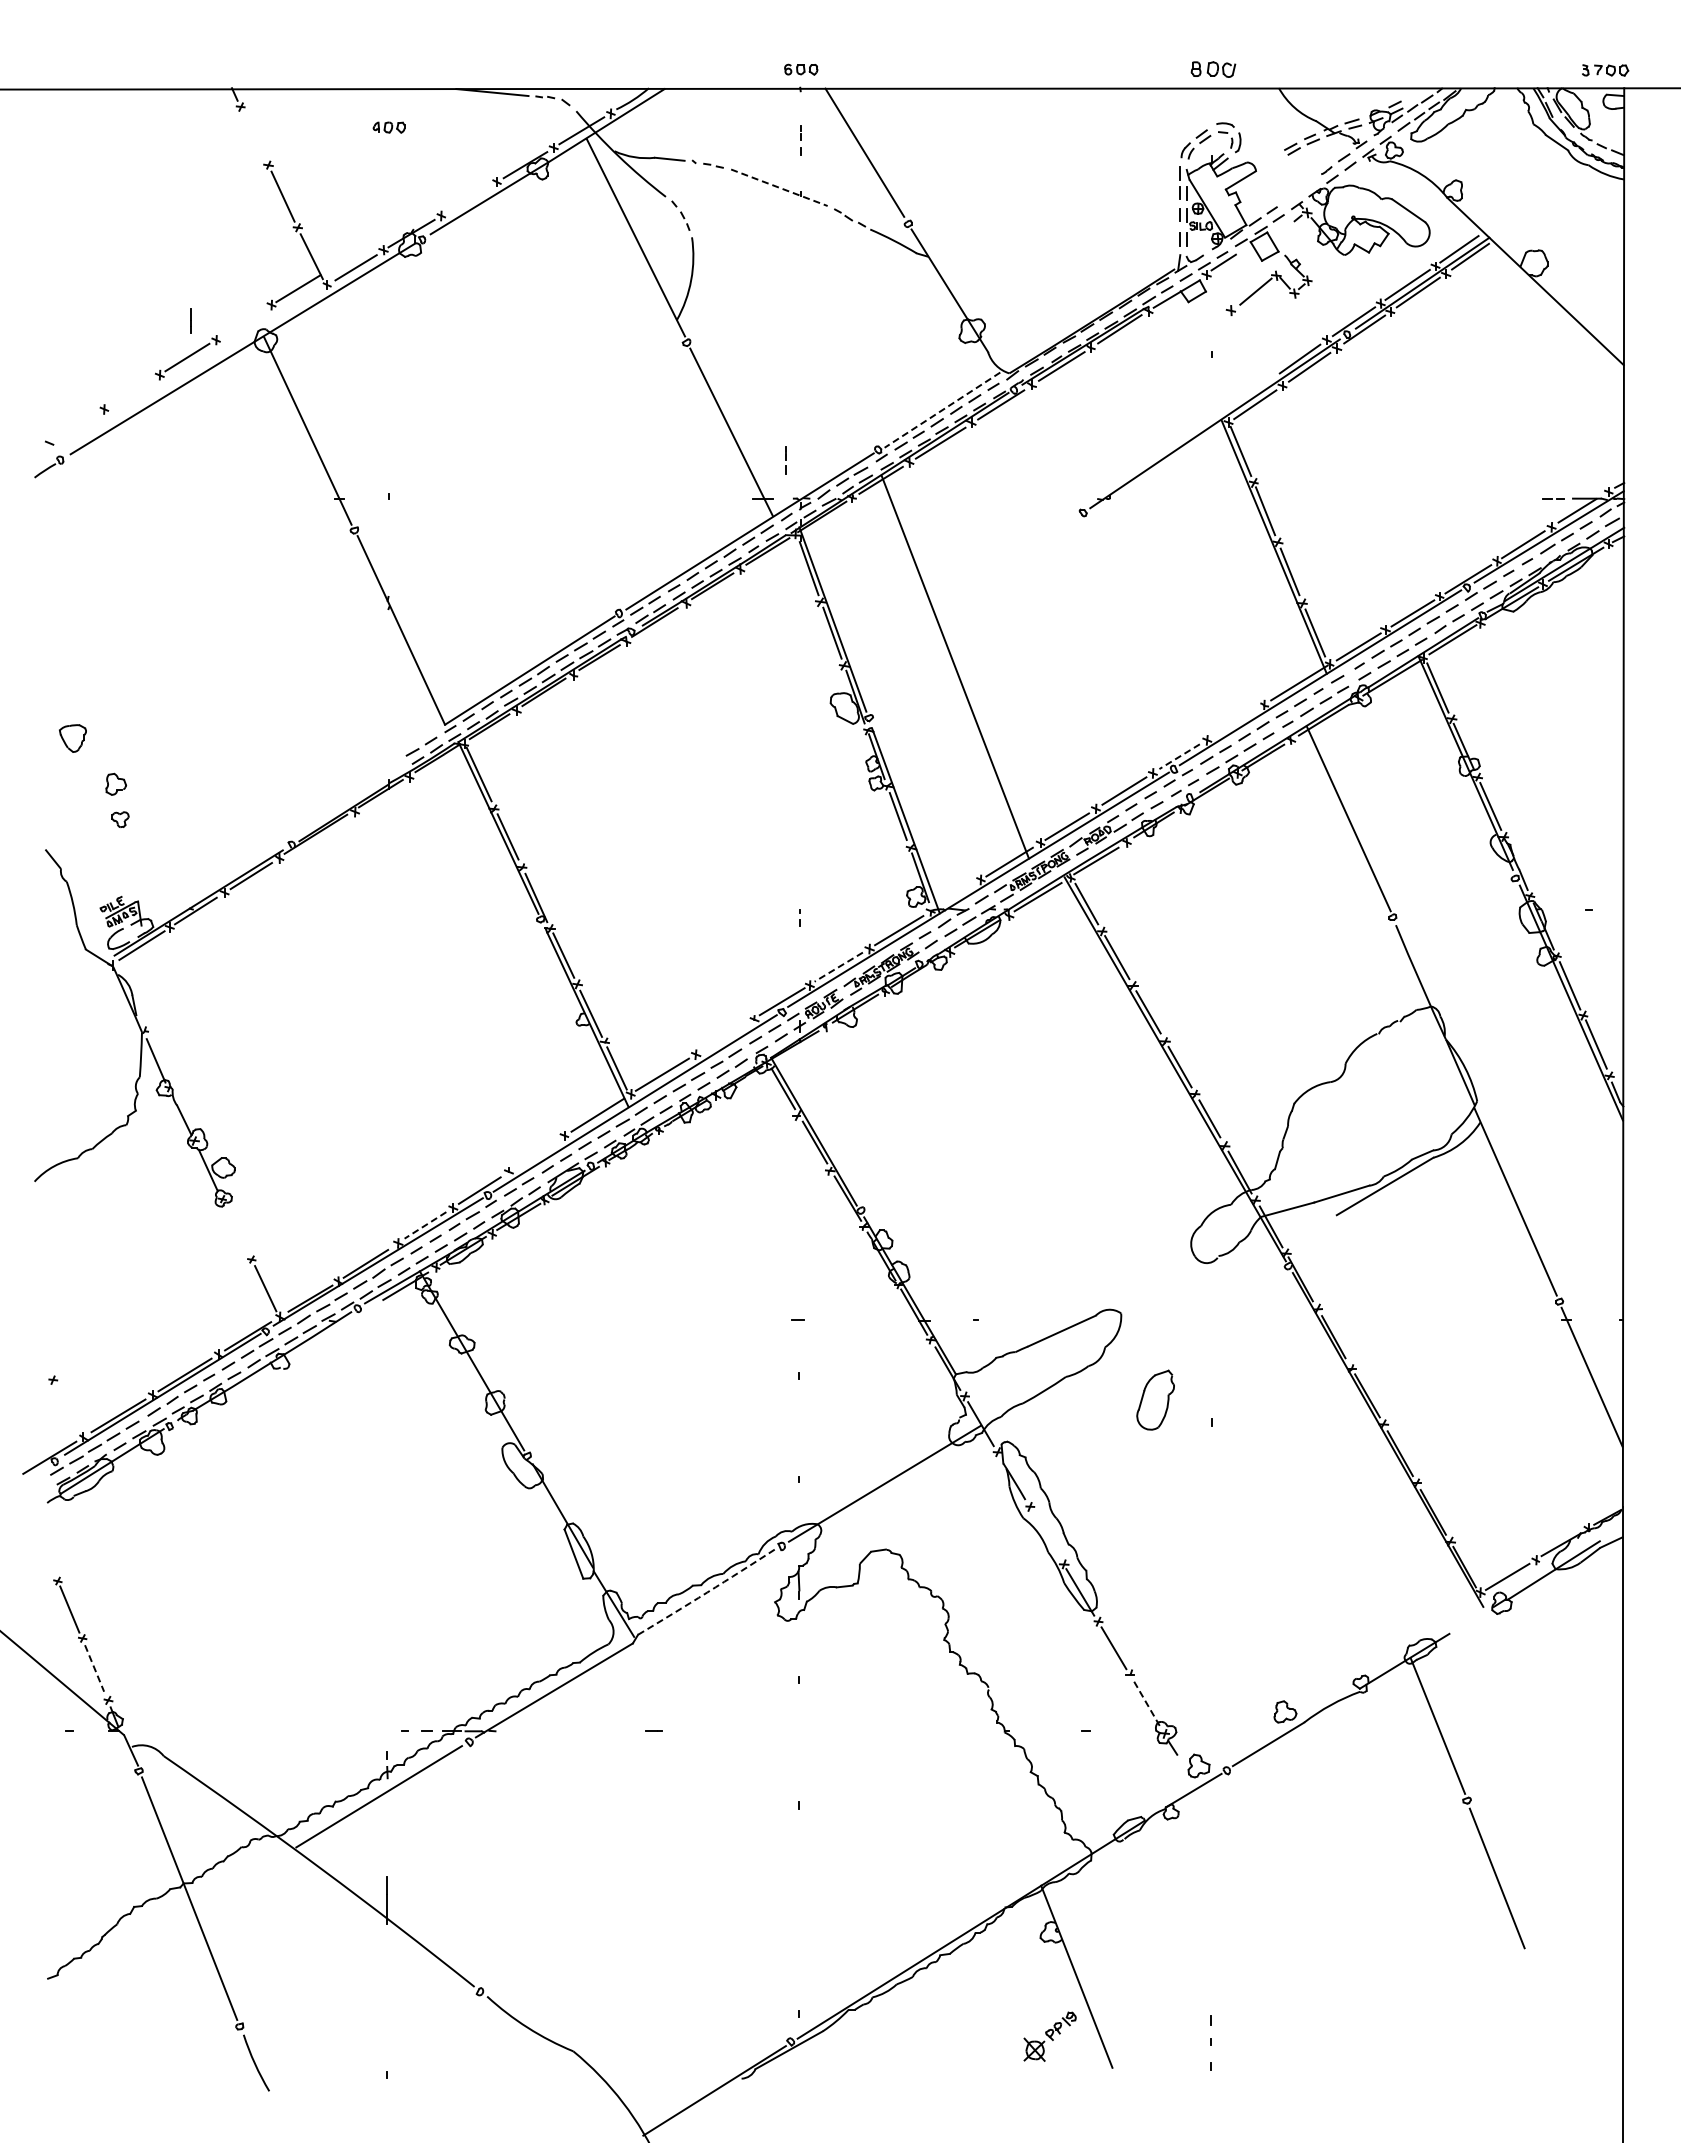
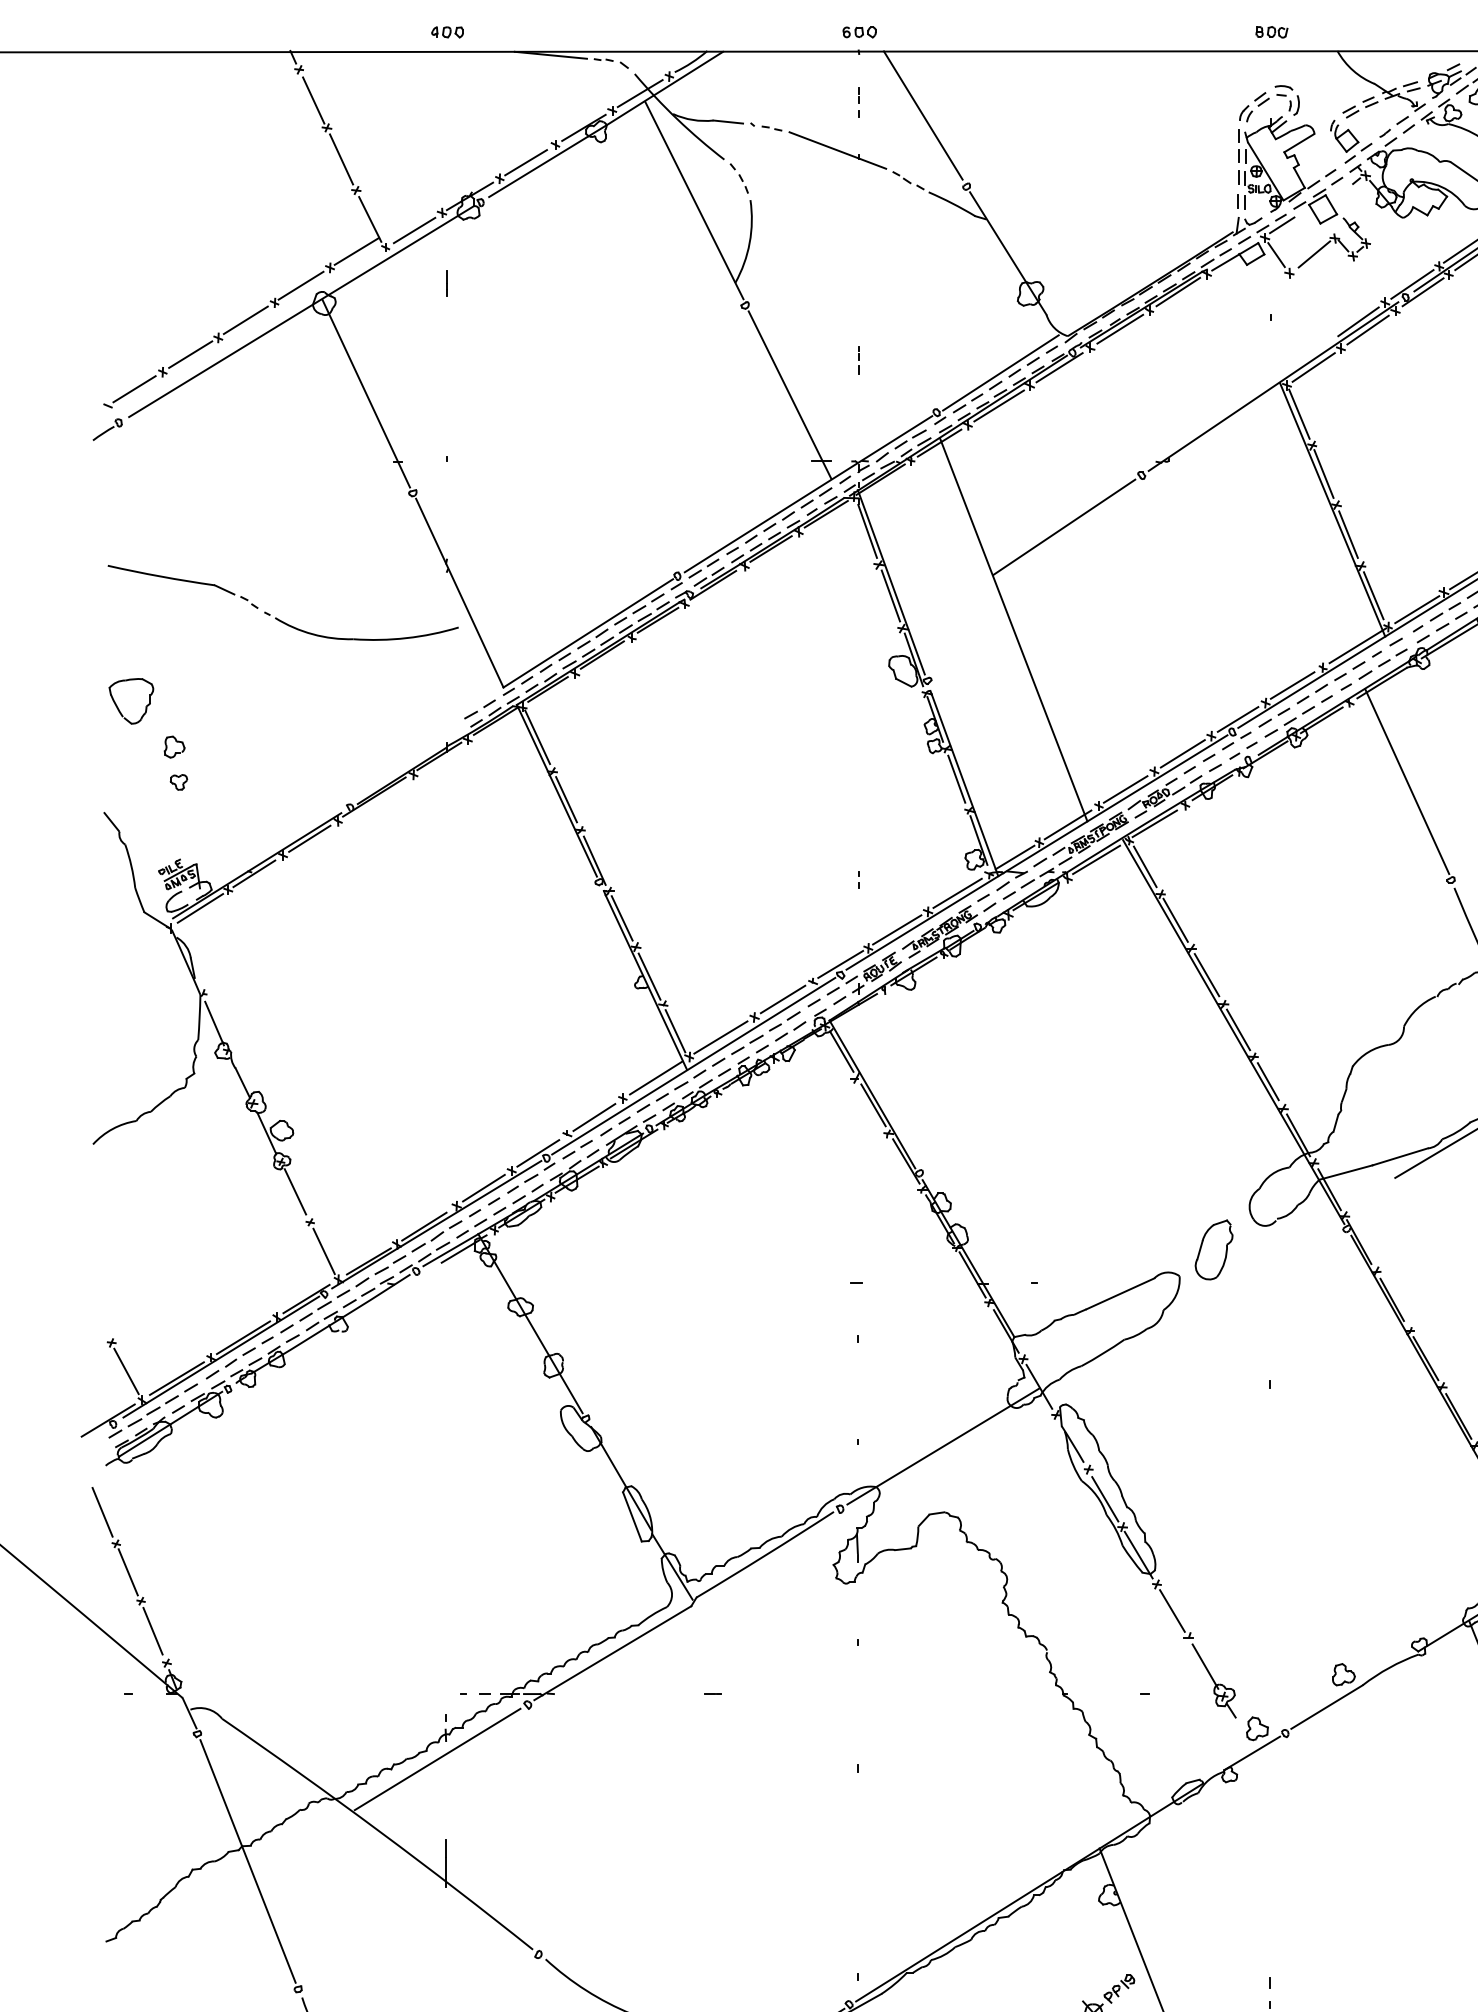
part: (1213, 69) -> (1271, 32), size x0.71
part: (388, 127) -> (446, 32), moved
line: (254, 137) -> (312, 100), added
part: (1292, 178) -> (1350, 141), added
line: (779, 187) -> (837, 150), dashed -> solid
line: (467, 199) -> (525, 162), added
line: (1217, 292) -> (1275, 255), added
line: (190, 320) -> (446, 283), moved
line: (242, 322) -> (300, 285), added
line: (131, 391) -> (189, 354), added
line: (942, 410) -> (1000, 373), dashed -> solid
line: (76, 426) -> (134, 389), added
line: (785, 460) -> (858, 360), moved
line: (1005, 564) -> (1063, 527), added
part: (217, 654) -> (275, 617), added
line: (1233, 722) -> (1291, 685), added
part: (72, 738) -> (130, 701), size x1.67
line: (1179, 756) -> (1237, 719), dashed -> solid
line: (956, 894) -> (1014, 857), added
line: (838, 967) -> (896, 930), dashed -> solid
line: (724, 1036) -> (782, 999), added
line: (535, 1154) -> (593, 1117), added
line: (425, 1225) -> (483, 1188), dashed -> solid
line: (236, 1228) -> (294, 1191), added
part: (1155, 1399) -> (1213, 1249), moved
line: (67, 1408) -> (125, 1371), added
line: (1046, 1536) -> (1104, 1499), added
line: (44, 1549) -> (102, 1512), added
arc: (707, 1592) -> (765, 1555), dashed -> solid
line: (94, 1668) -> (152, 1631), dashed -> solid
line: (1147, 1703) -> (1205, 1666), dashed -> solid

